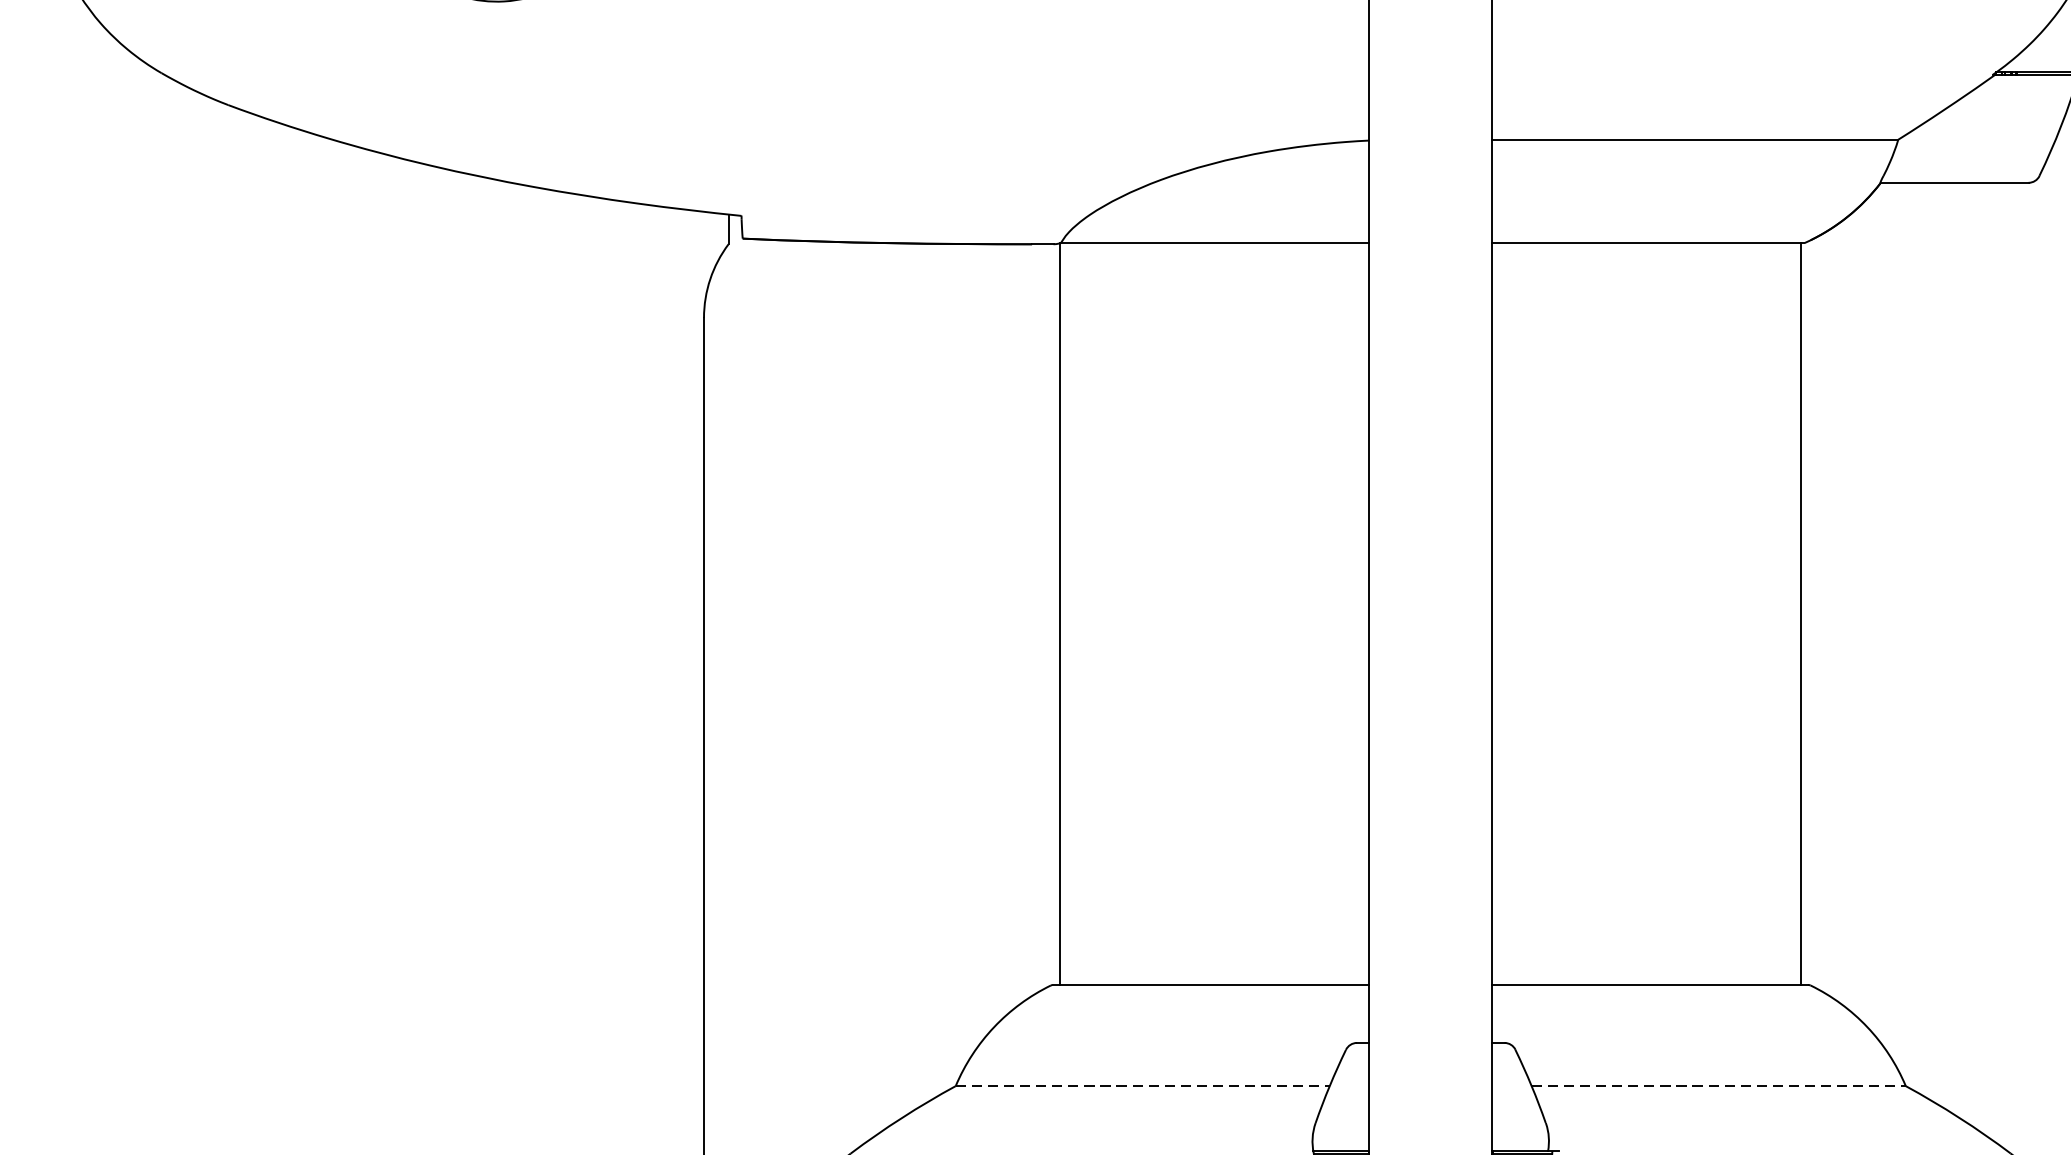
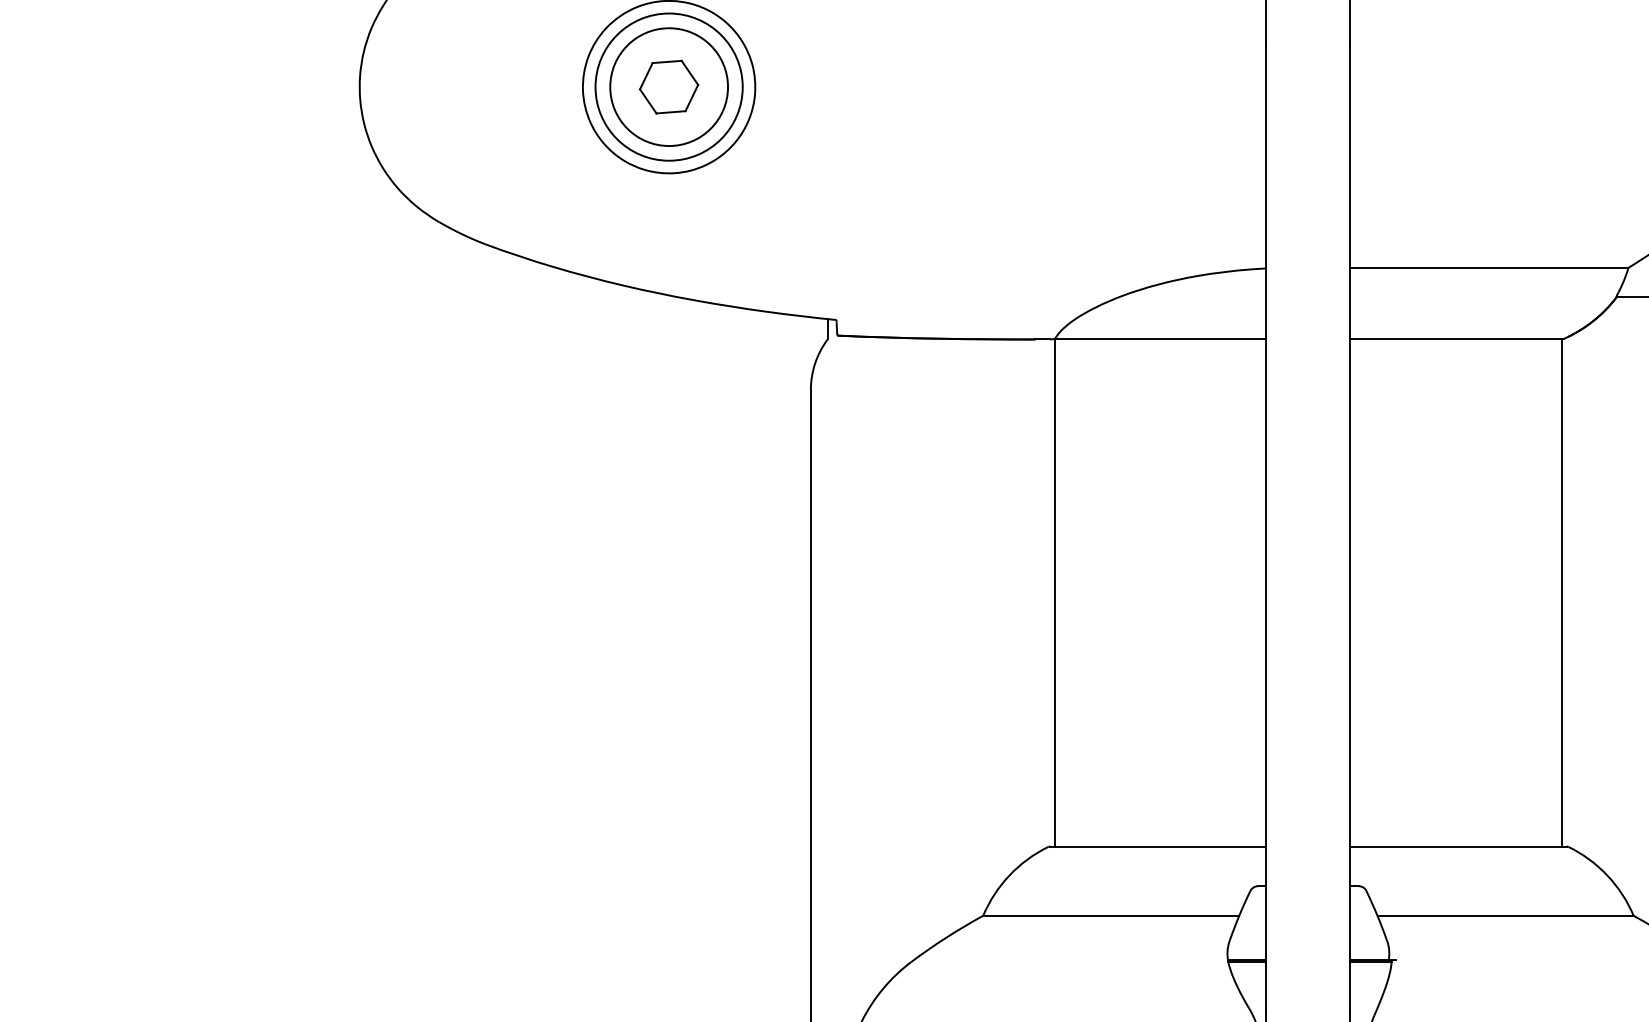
line: (1143, 1085) -> (1111, 915), dashed -> solid
line: (1720, 1085) -> (1506, 915), dashed -> solid

